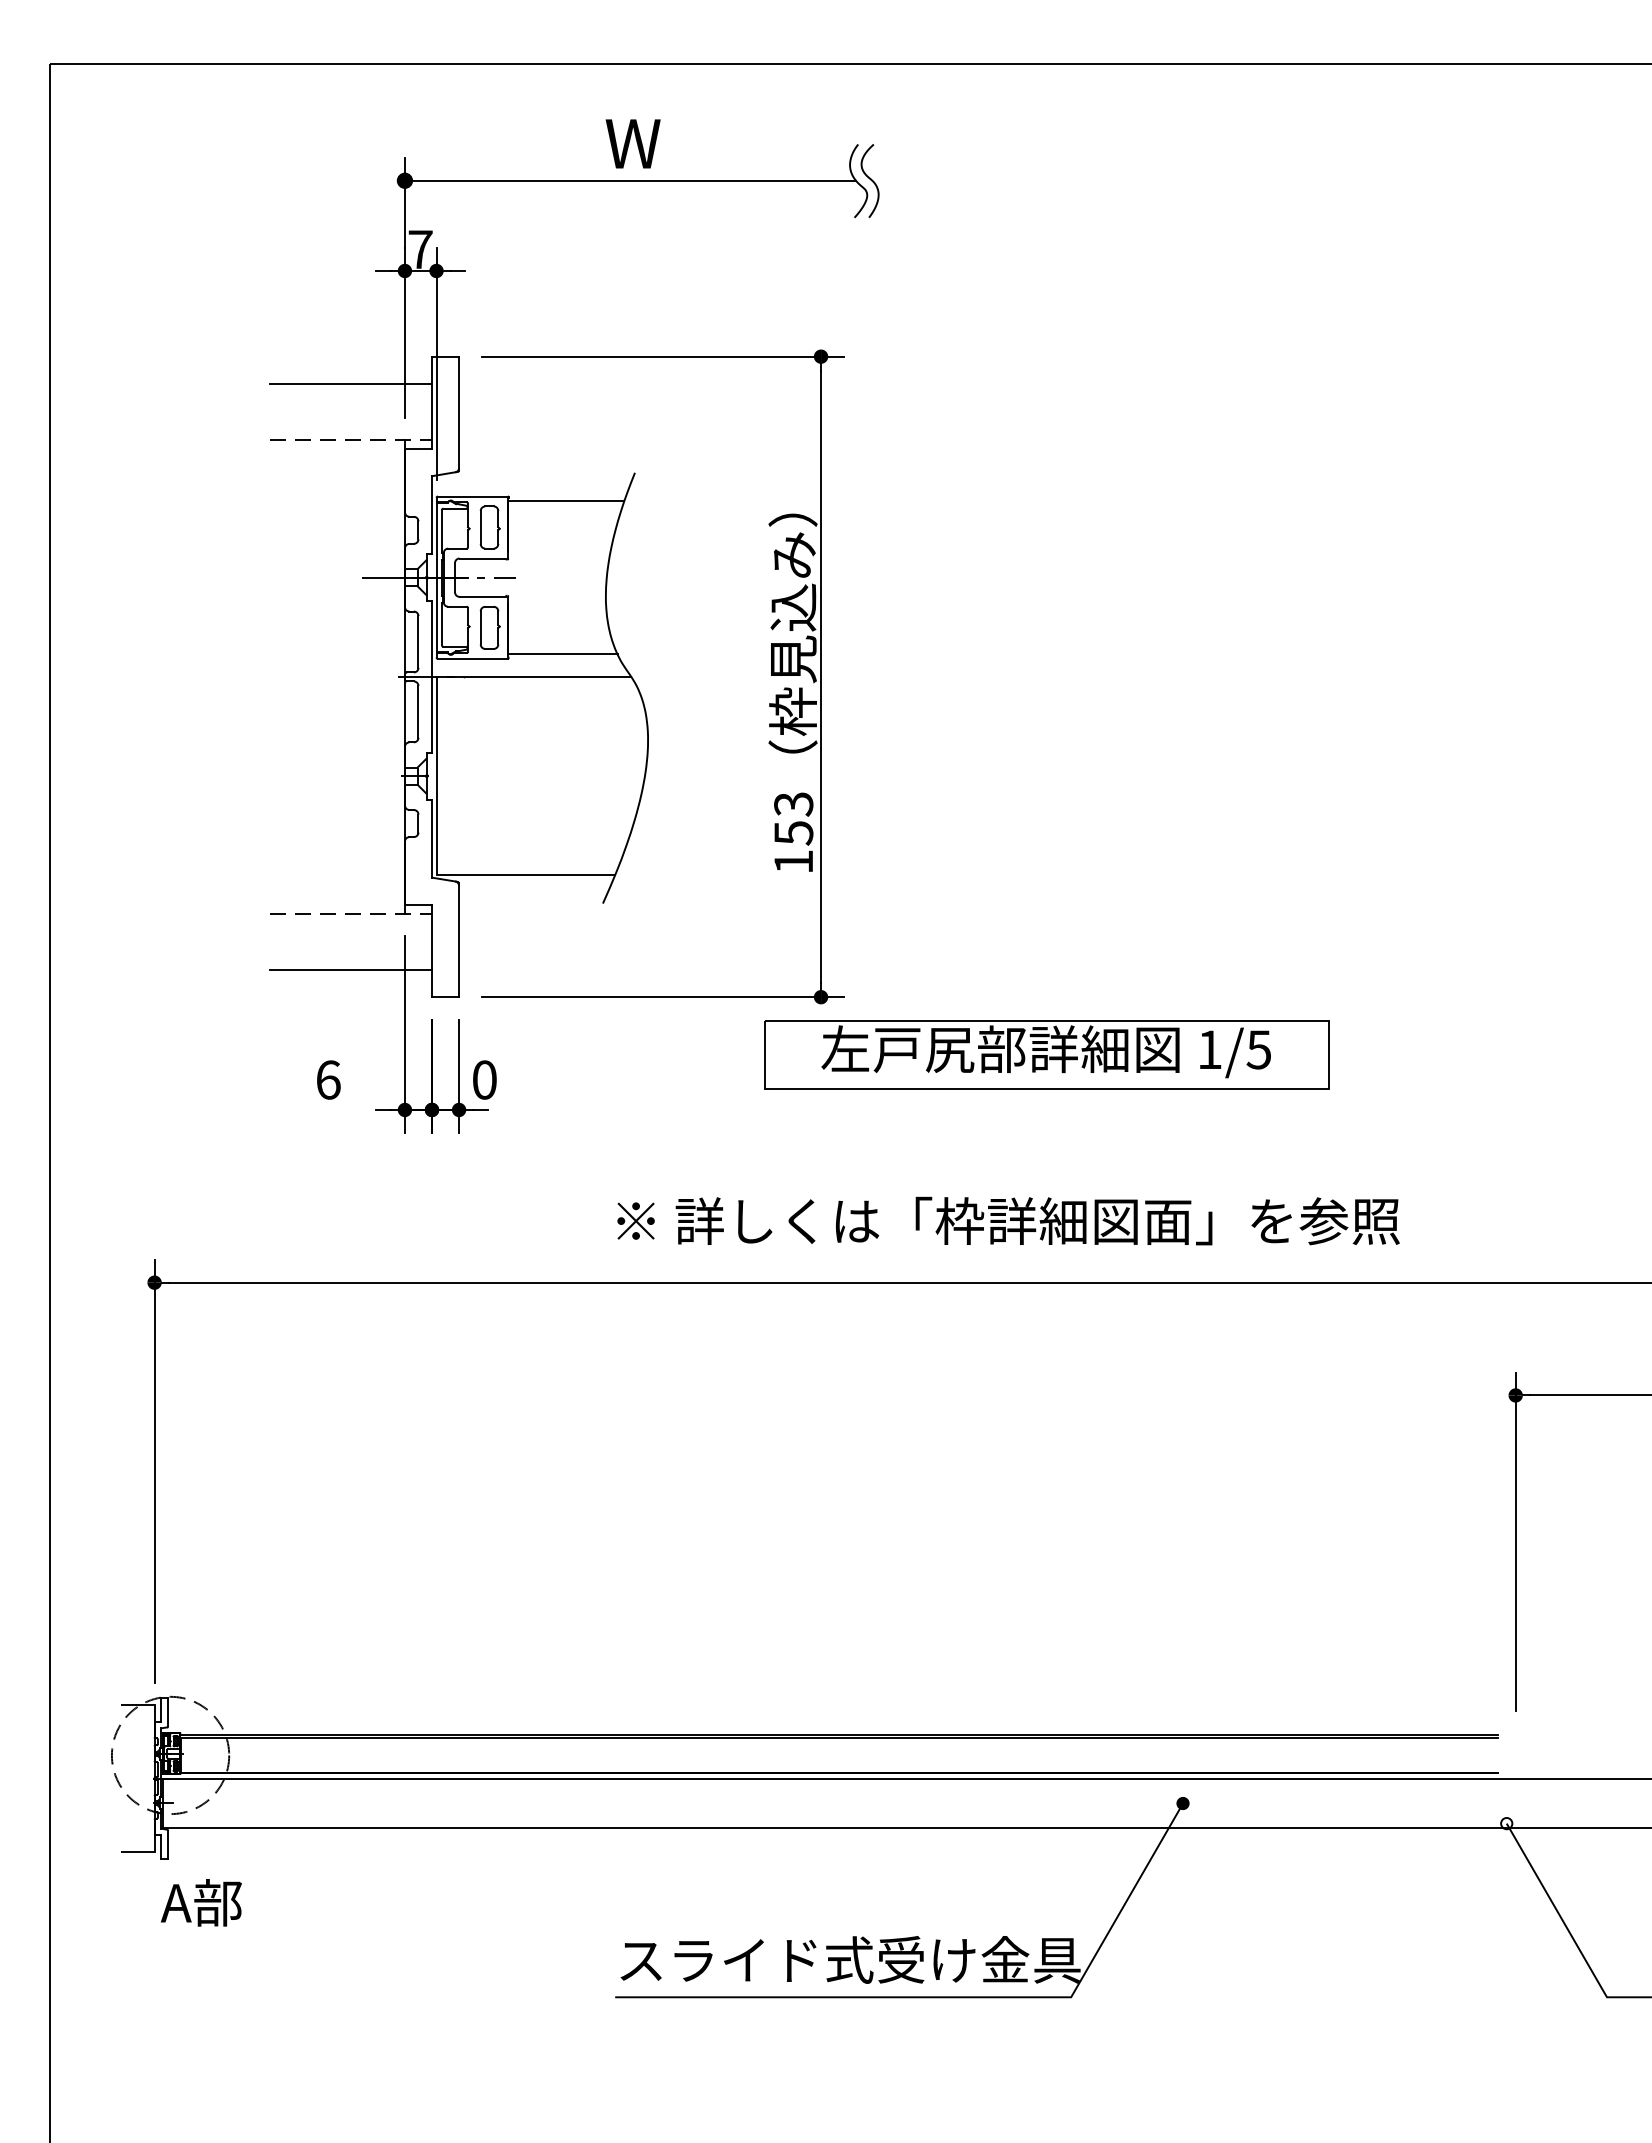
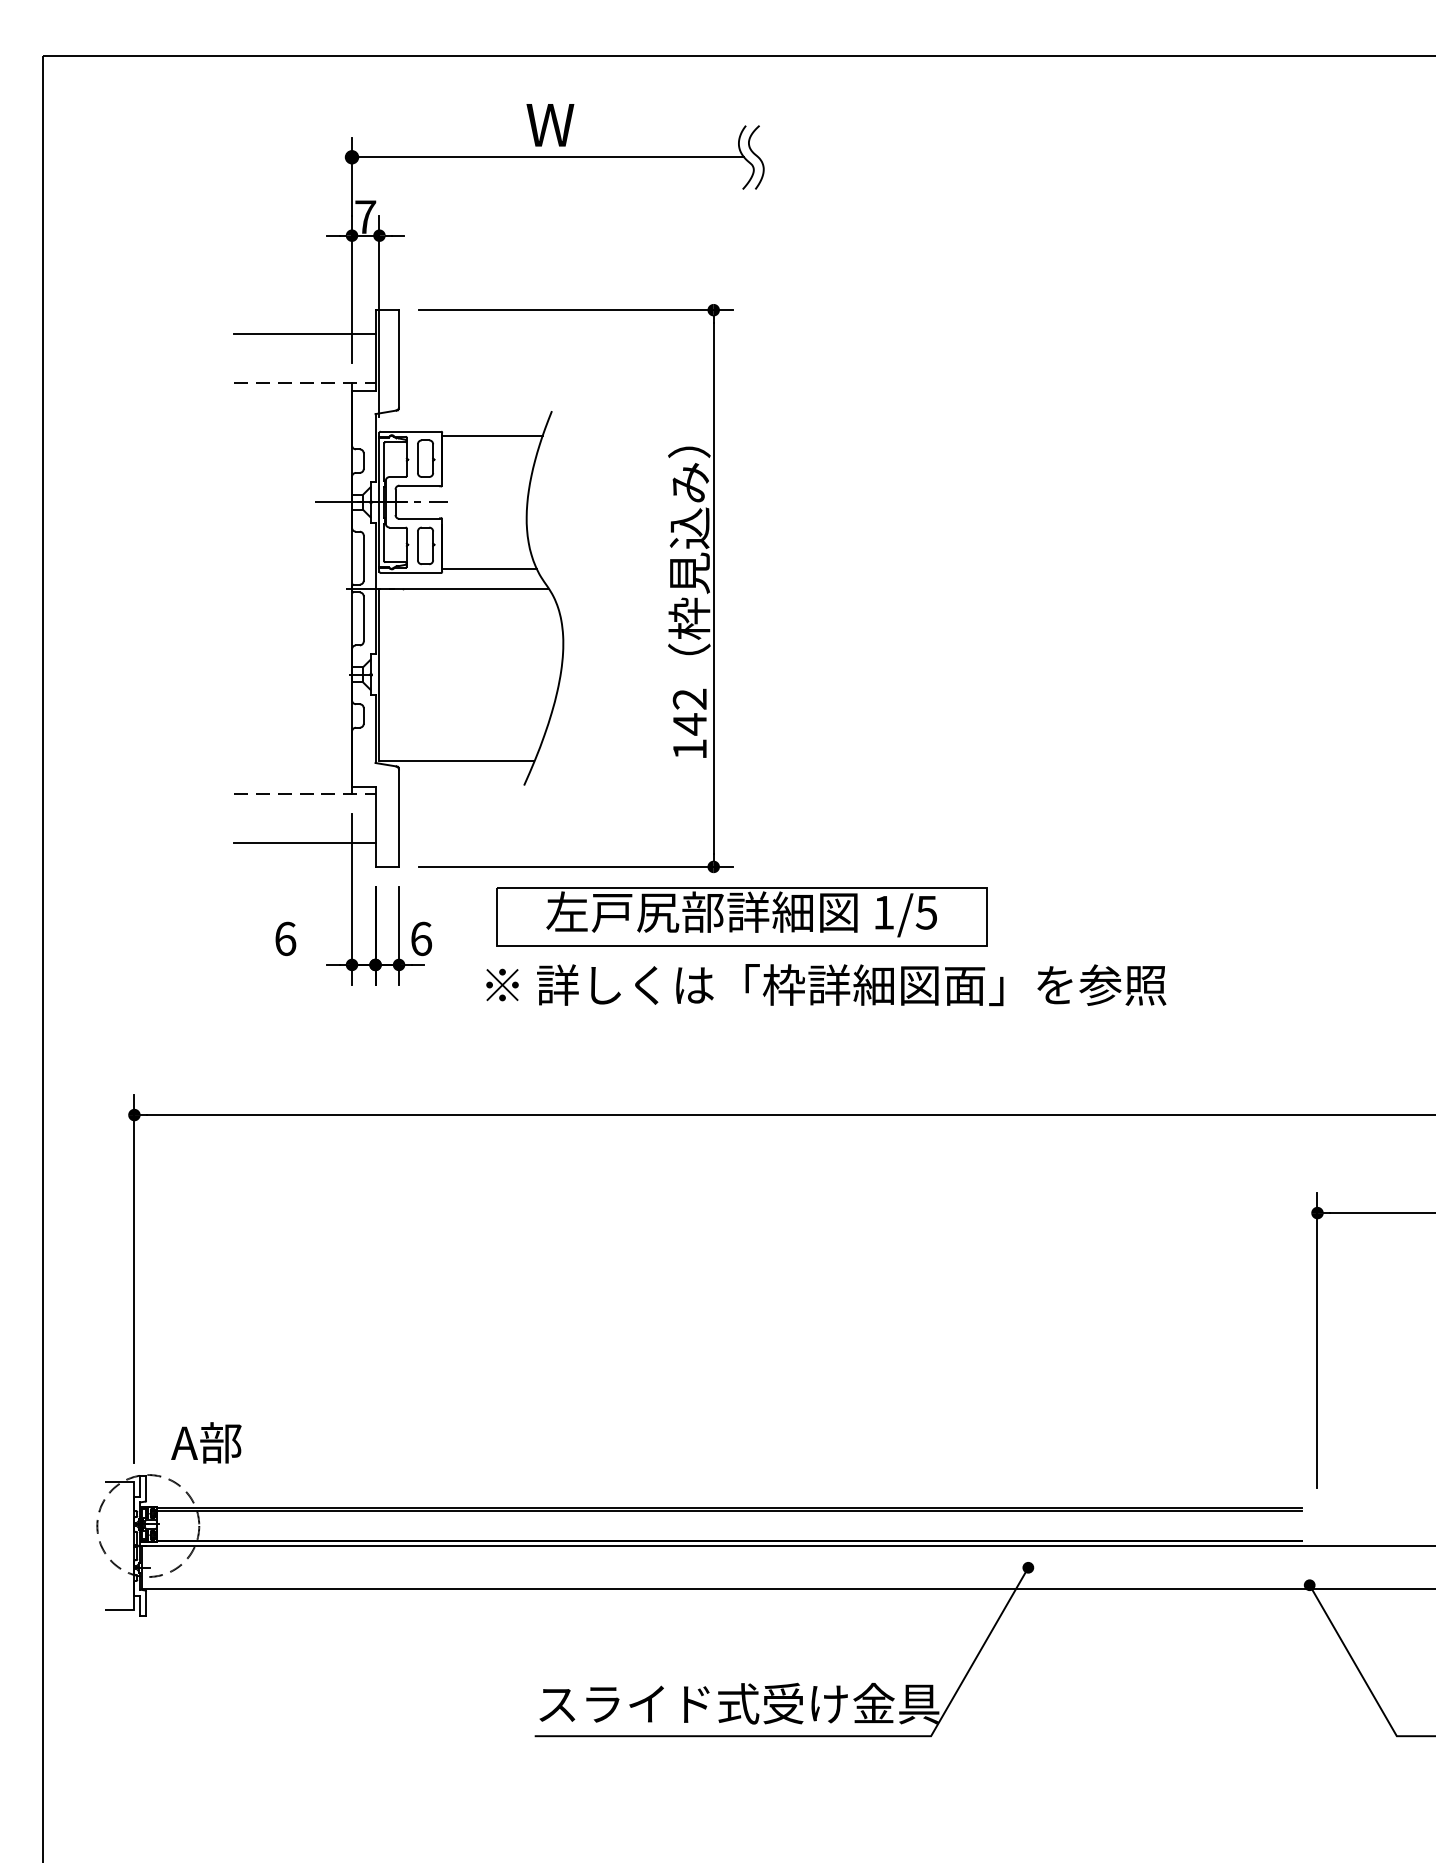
text: (793, 819) -> (689, 712), 153 -> 142
part: (1046, 1054) -> (741, 916), moved
text: (485, 1079) -> (422, 938), 0 -> 6
text: (1008, 1220) -> (826, 984), moved
fill: (1506, 1823) -> (1309, 1585), added
text: (201, 1902) -> (206, 1442), moved

